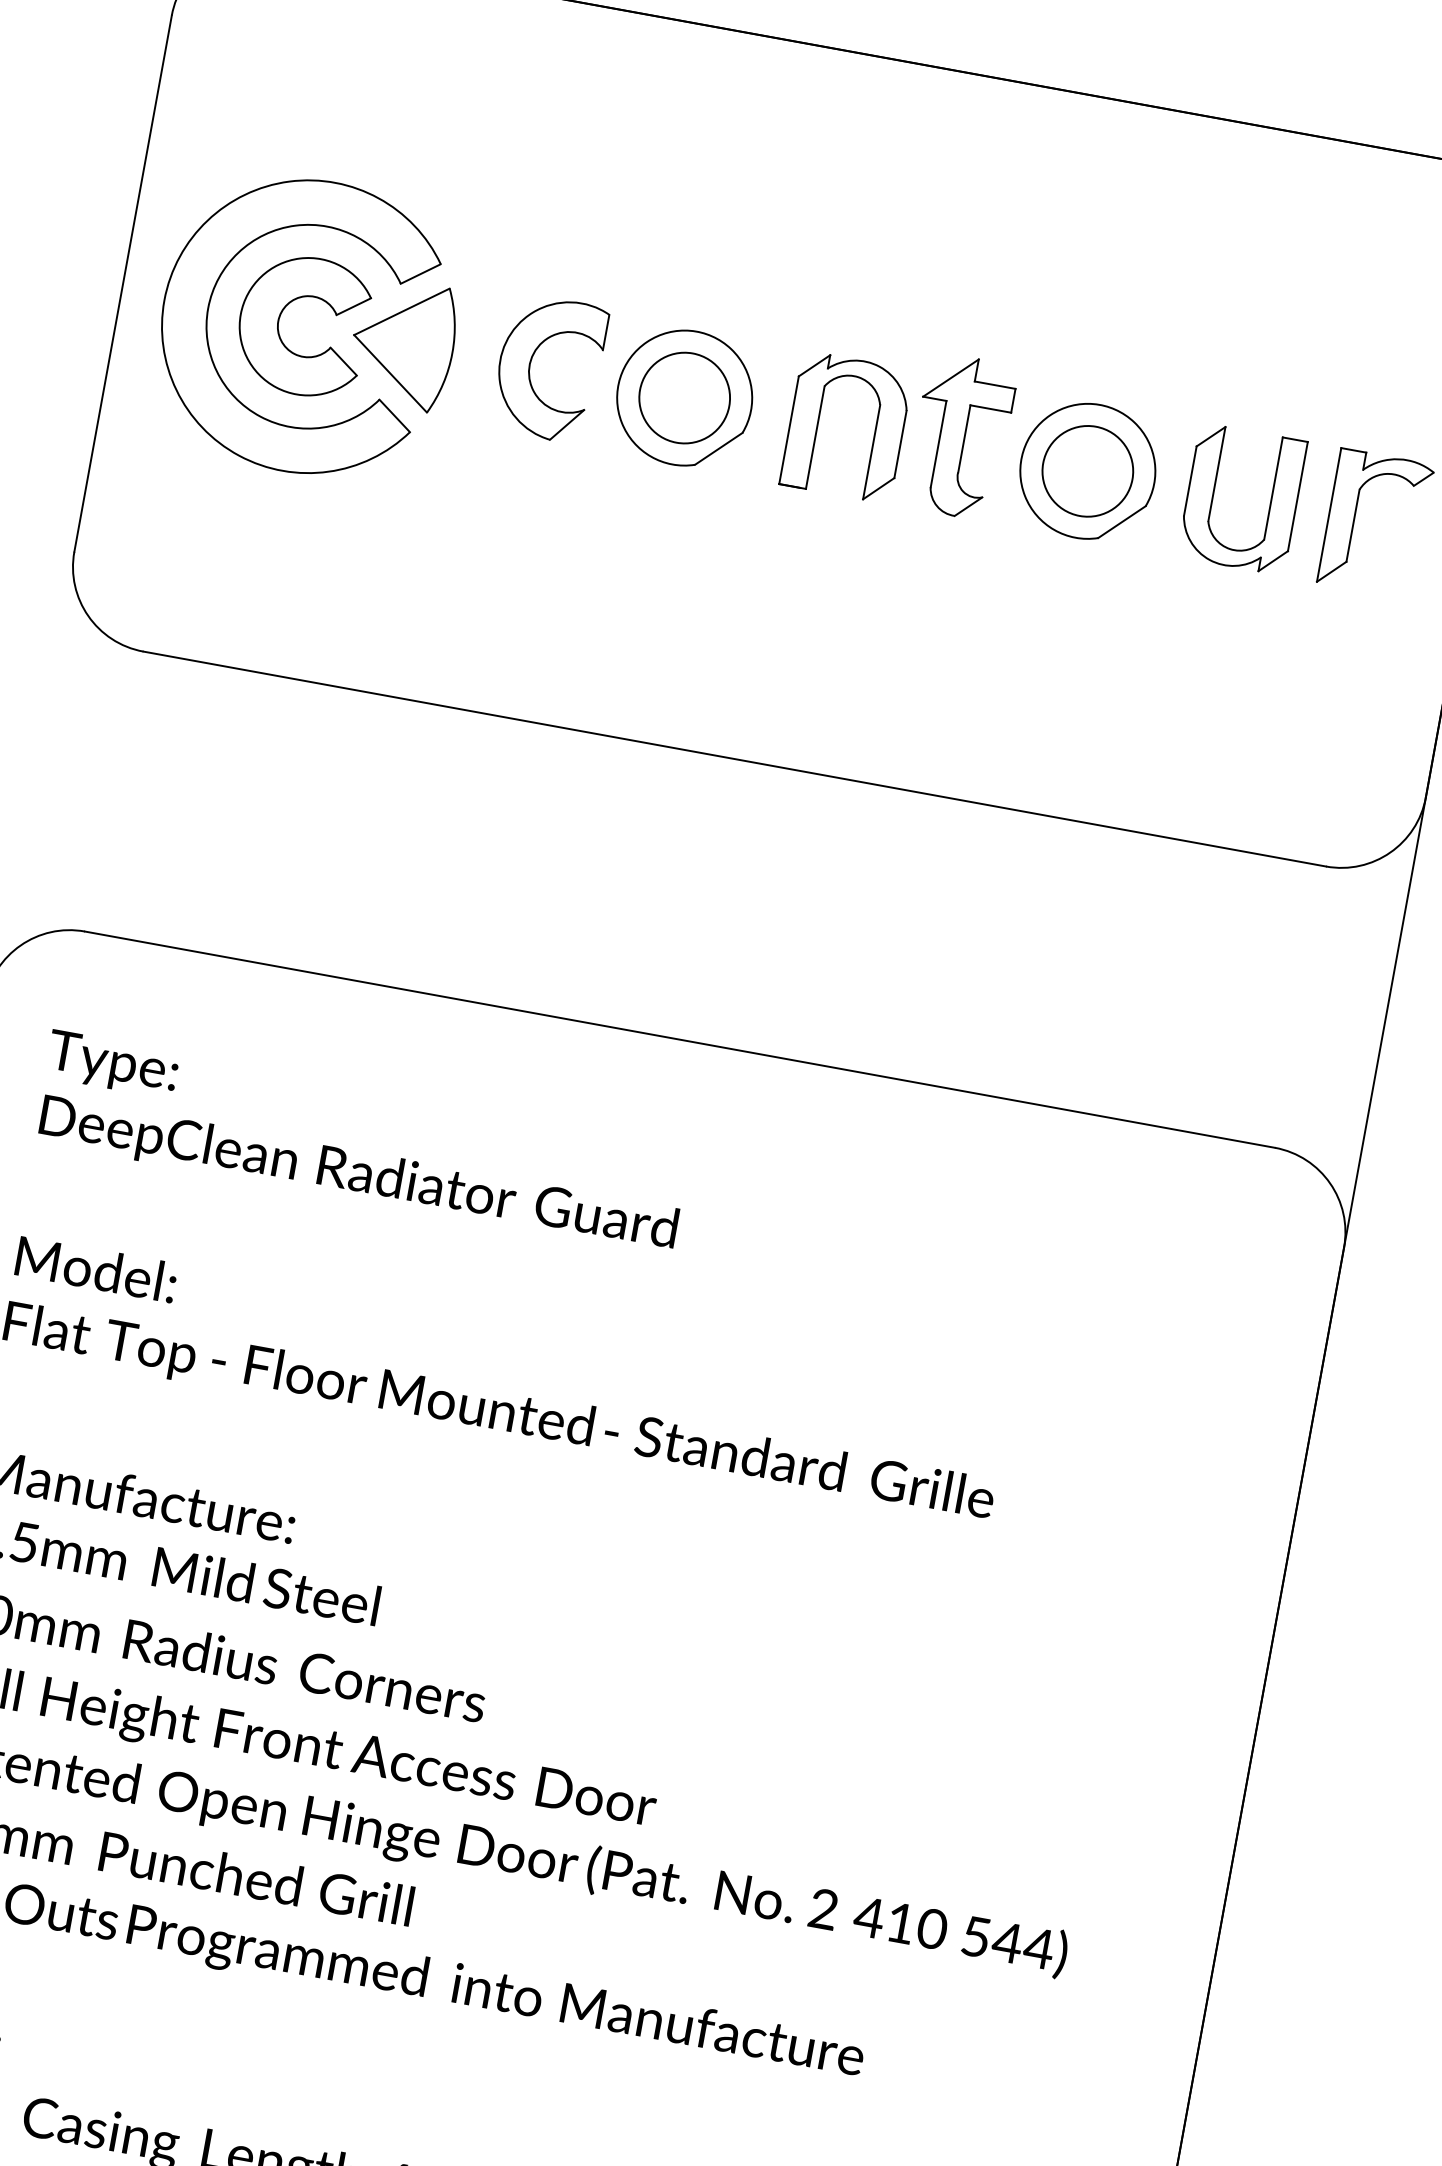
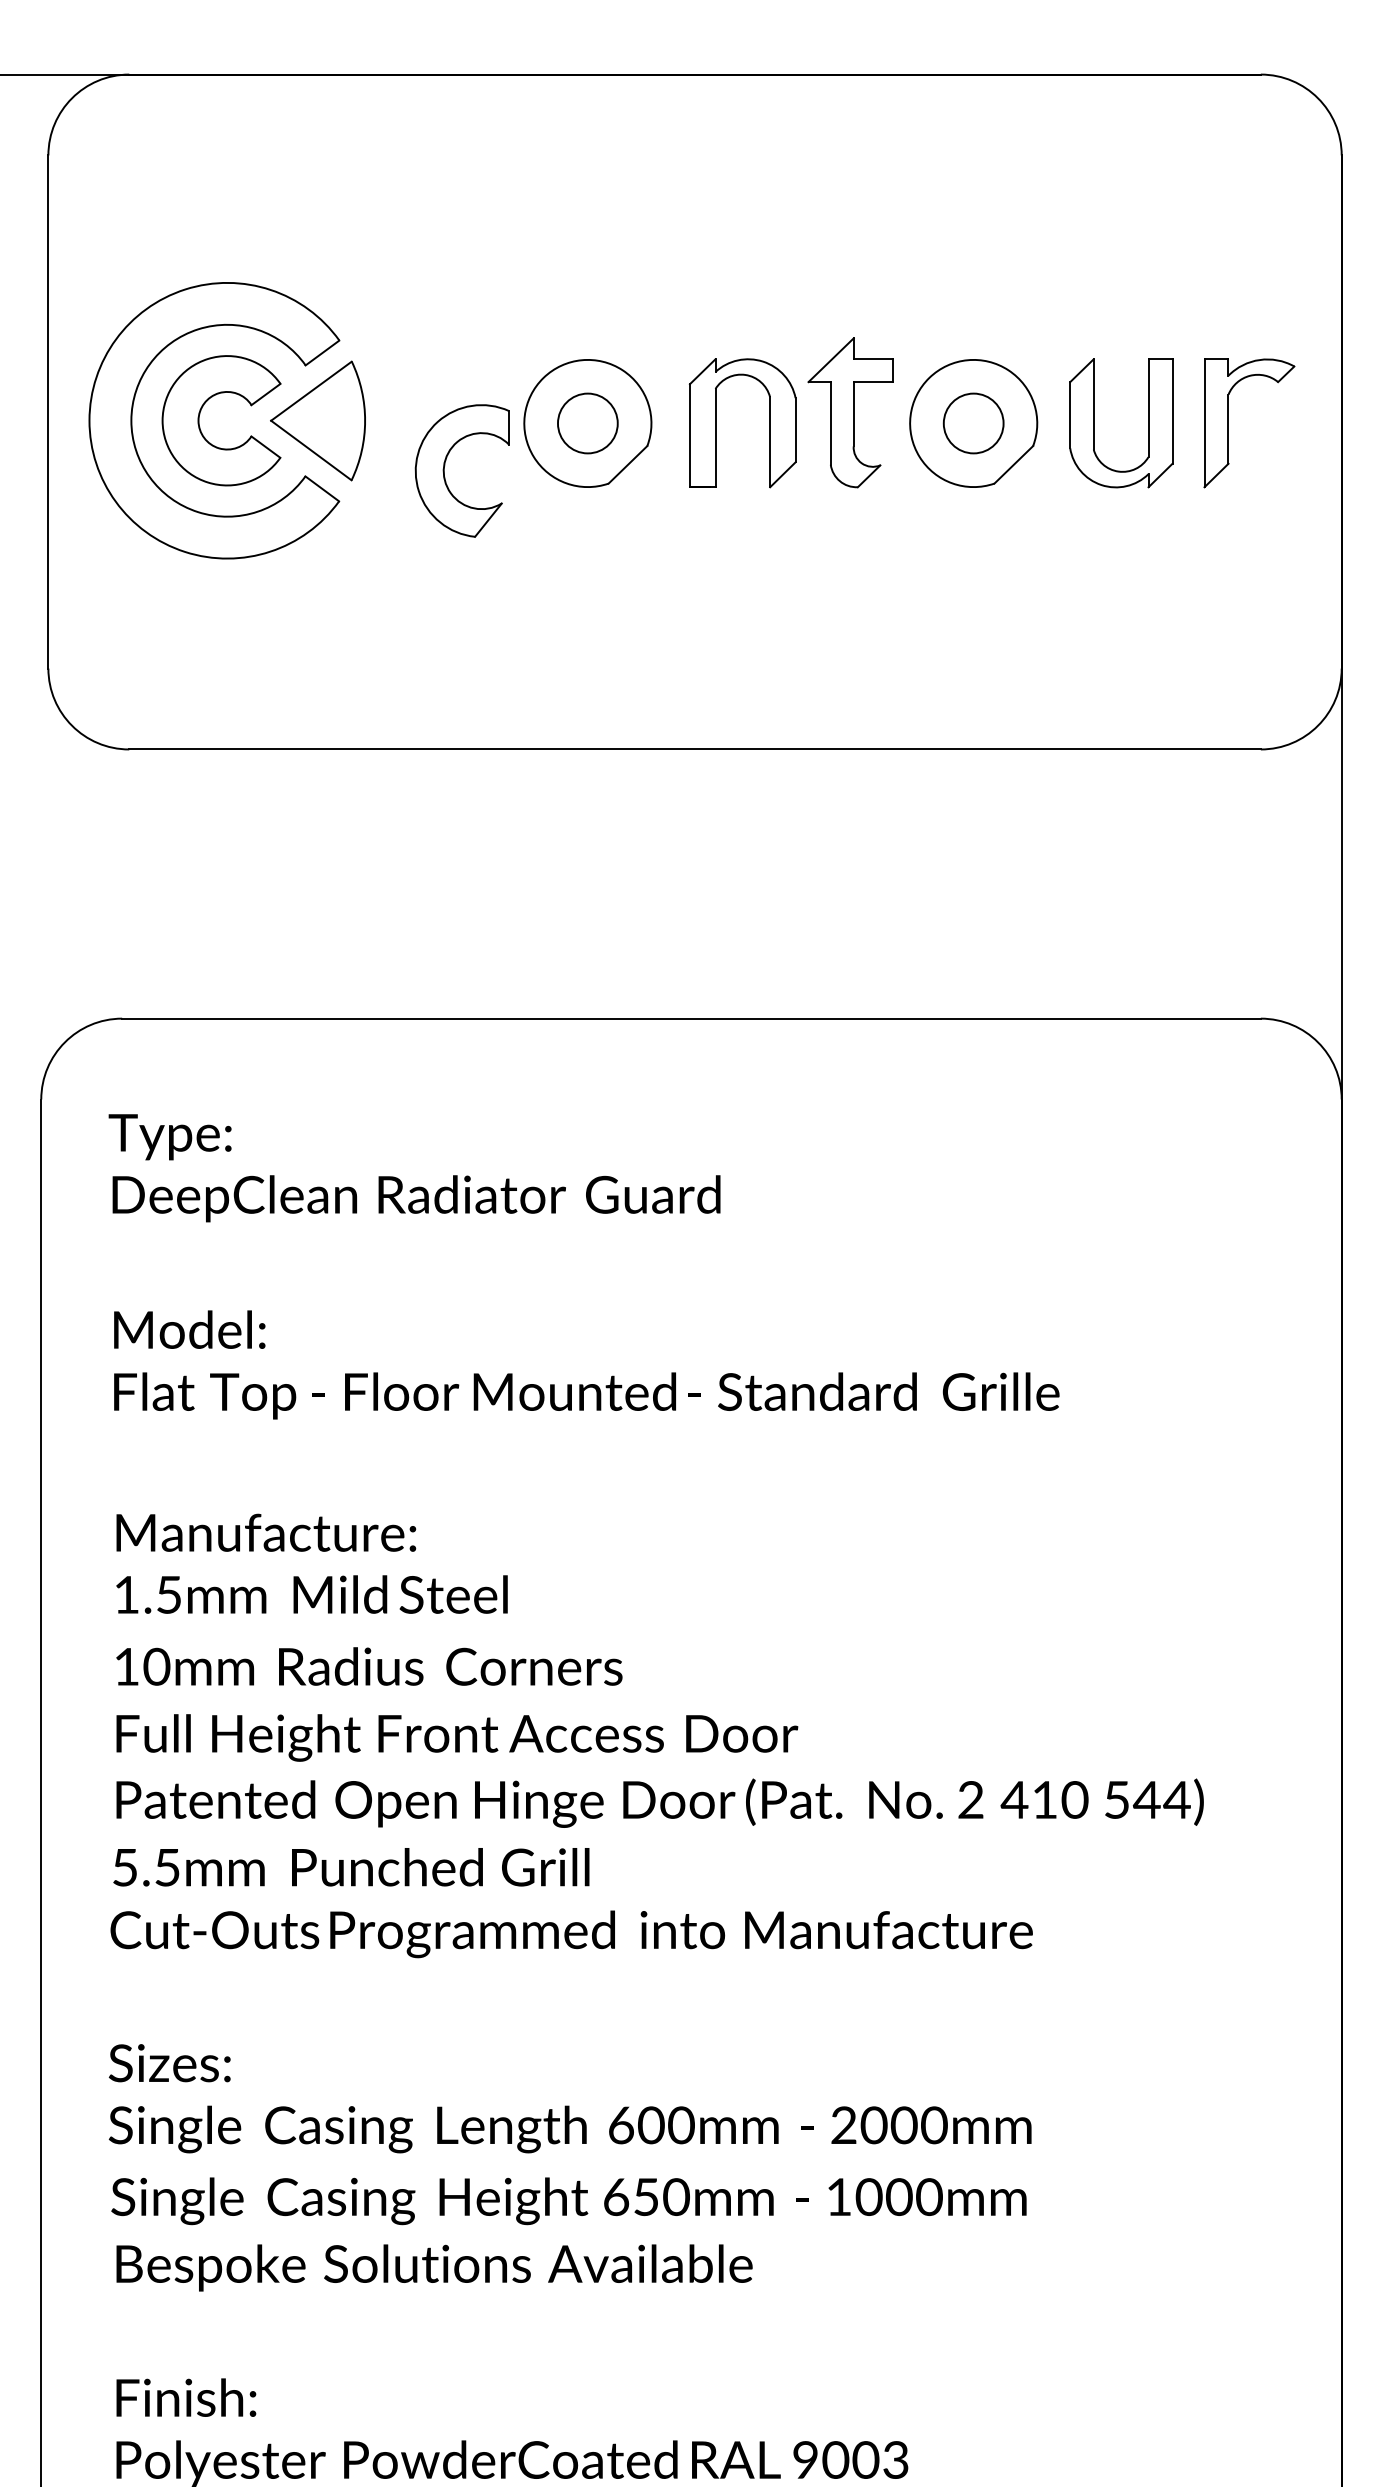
part: (532, 359) -> (445, 465), moved
circle: (684, 398) -> (587, 423), size x0.7
circle: (1087, 471) -> (973, 423), size x0.7

